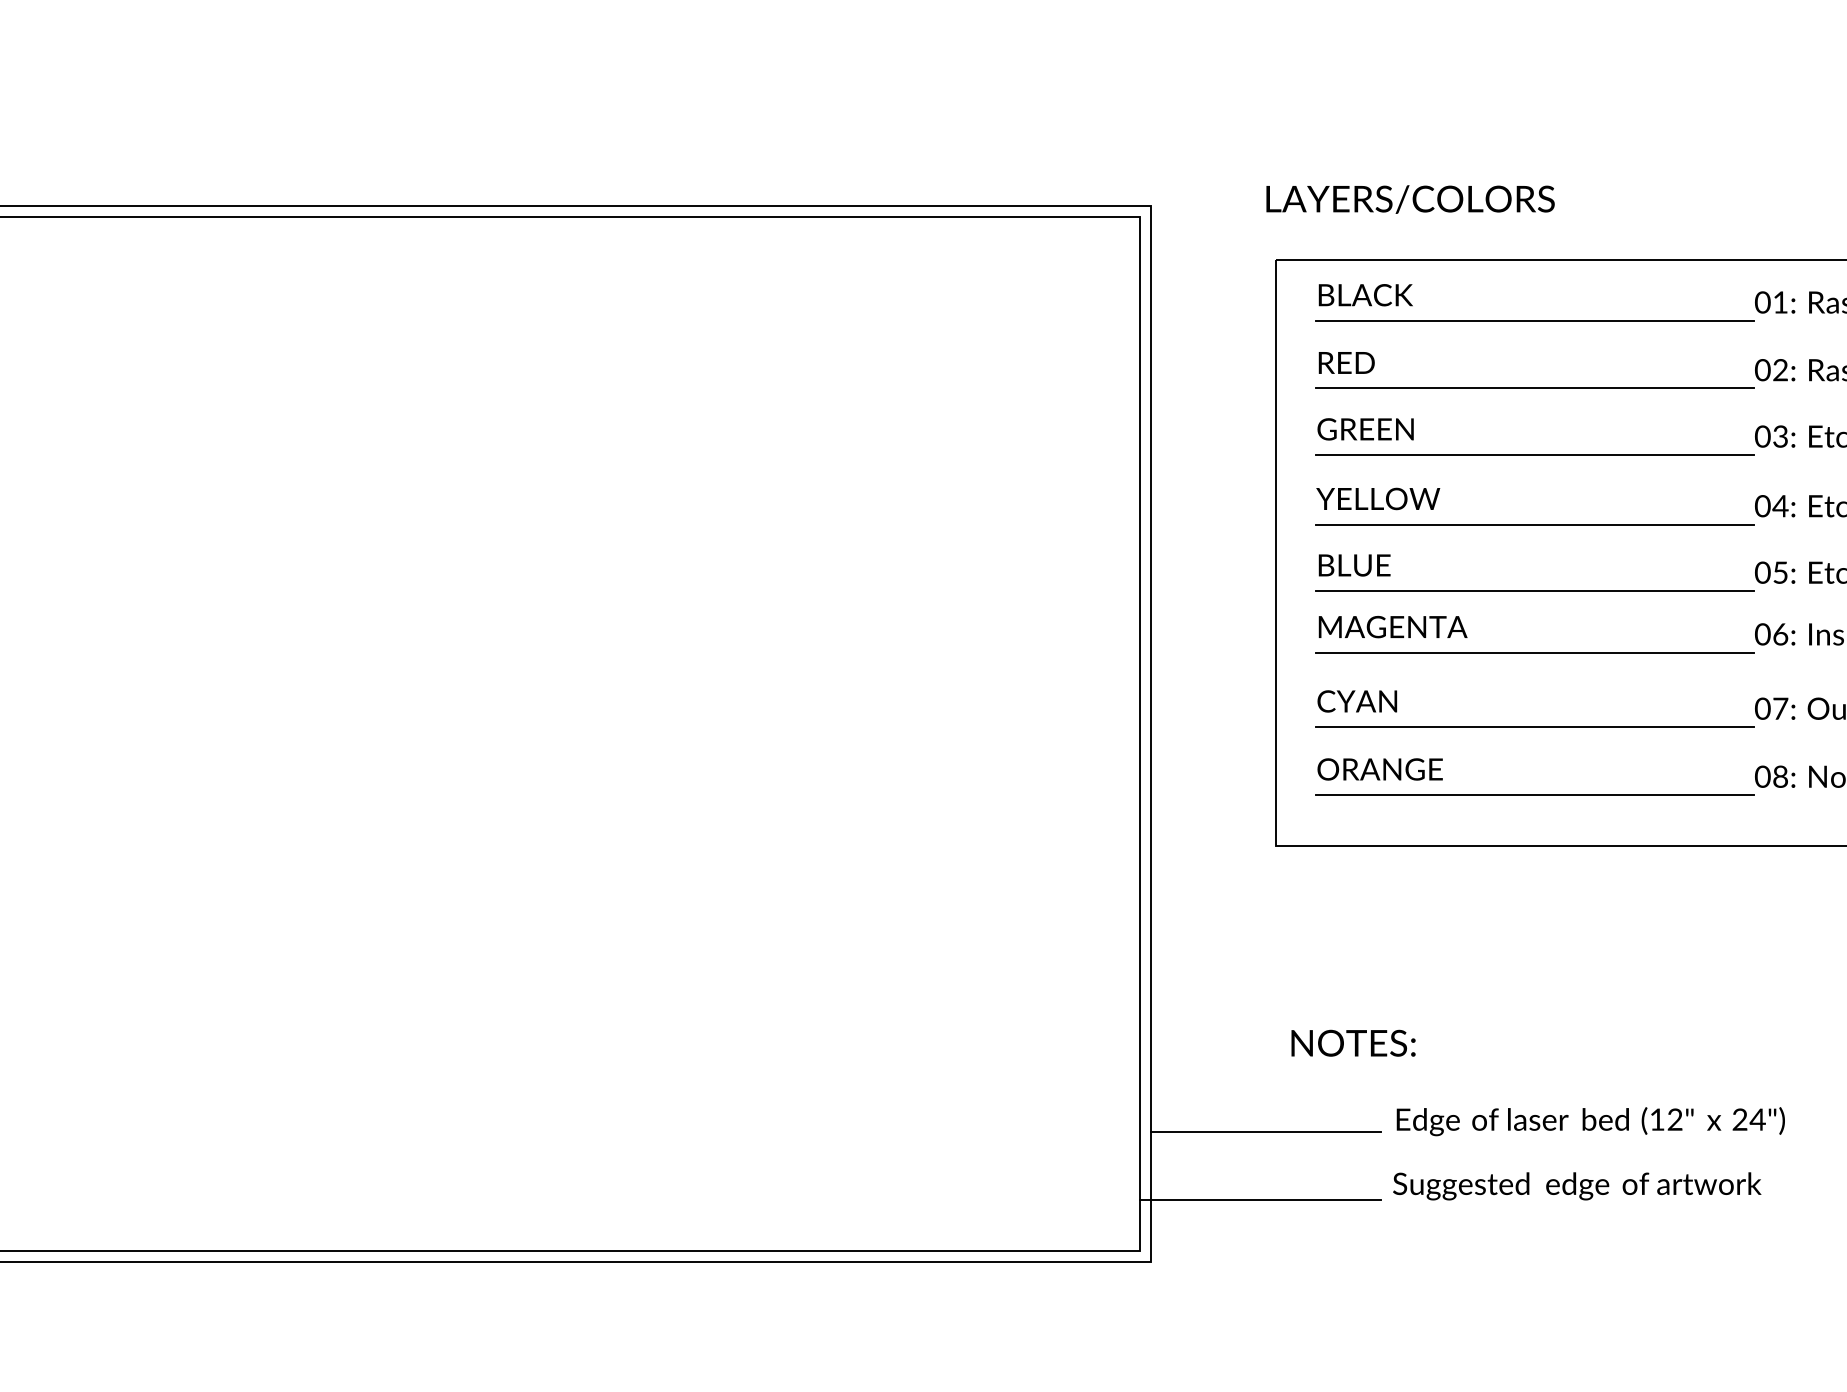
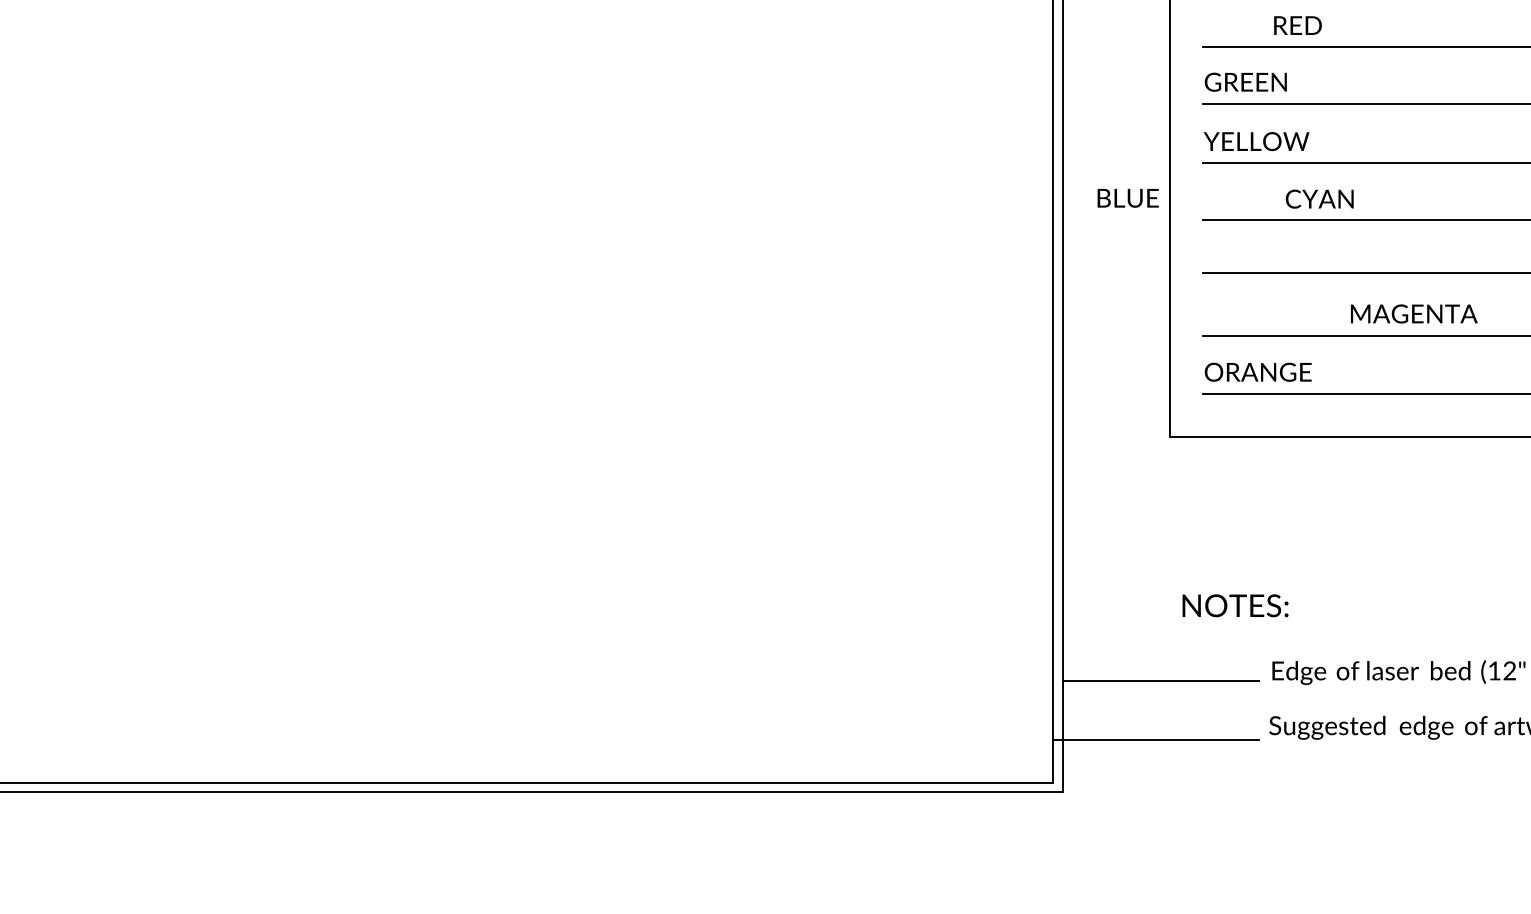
text: (1346, 362) -> (1297, 25), moved
text: (1354, 565) -> (1128, 198), moved
text: (1392, 626) -> (1413, 313), moved
text: (1357, 701) -> (1319, 199), moved

